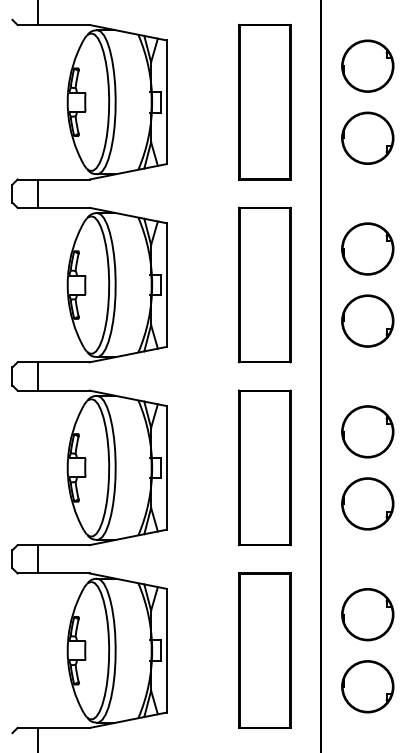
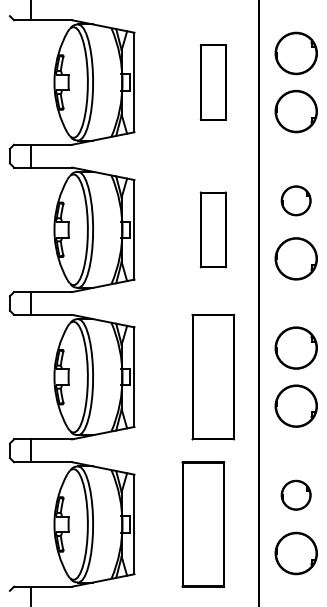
part: (265, 102) -> (213, 82), size x0.6
part: (366, 248) -> (295, 200), size x0.7
part: (265, 284) -> (213, 229), size x0.6
part: (366, 613) -> (295, 494), size x0.7
part: (265, 650) -> (203, 524), moved

